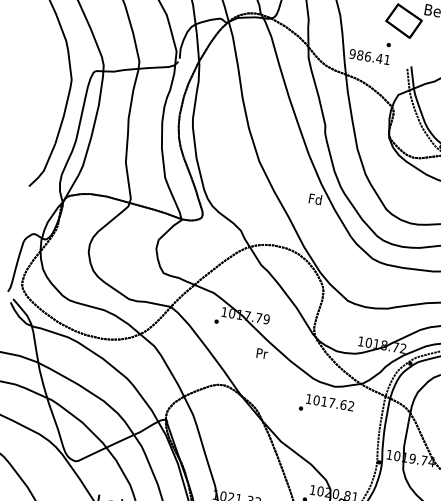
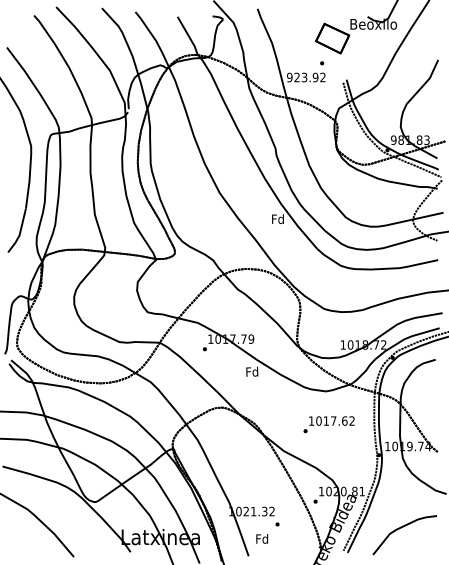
text: (373, 57) -> (309, 77), 986.41 -> 923.92
text: (262, 353) -> (252, 371), Pr -> Fd
text: (326, 405) -> (328, 424), moved

